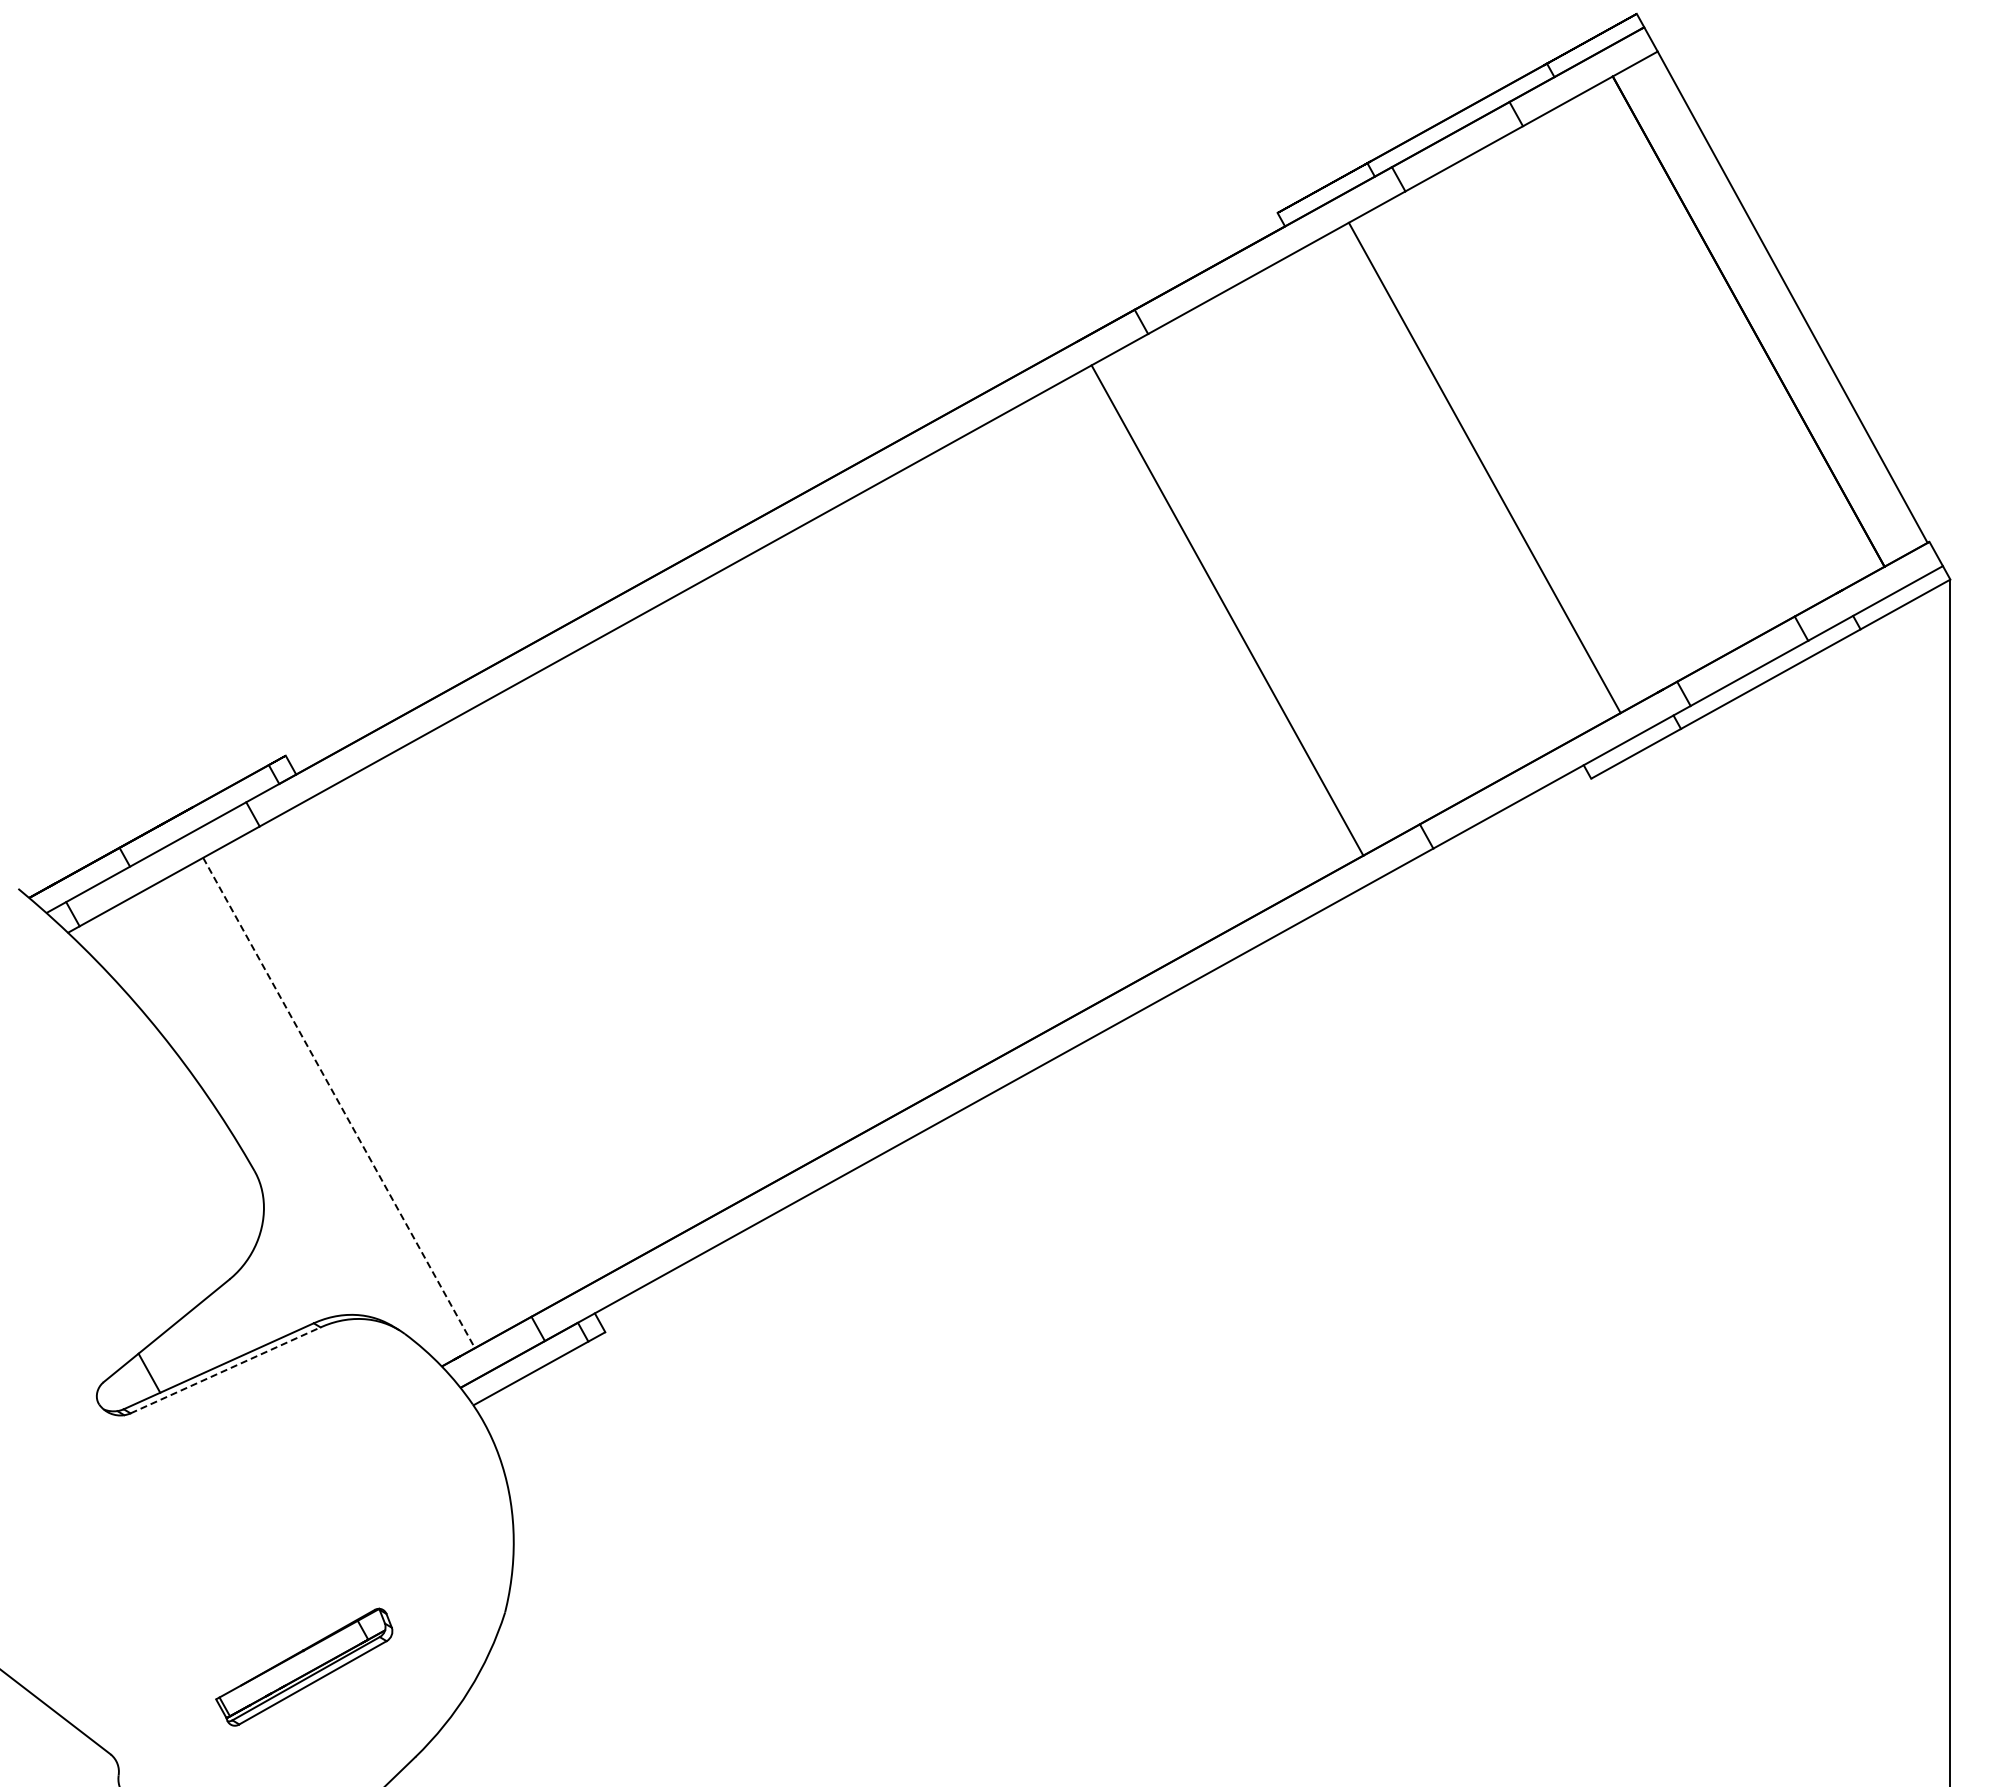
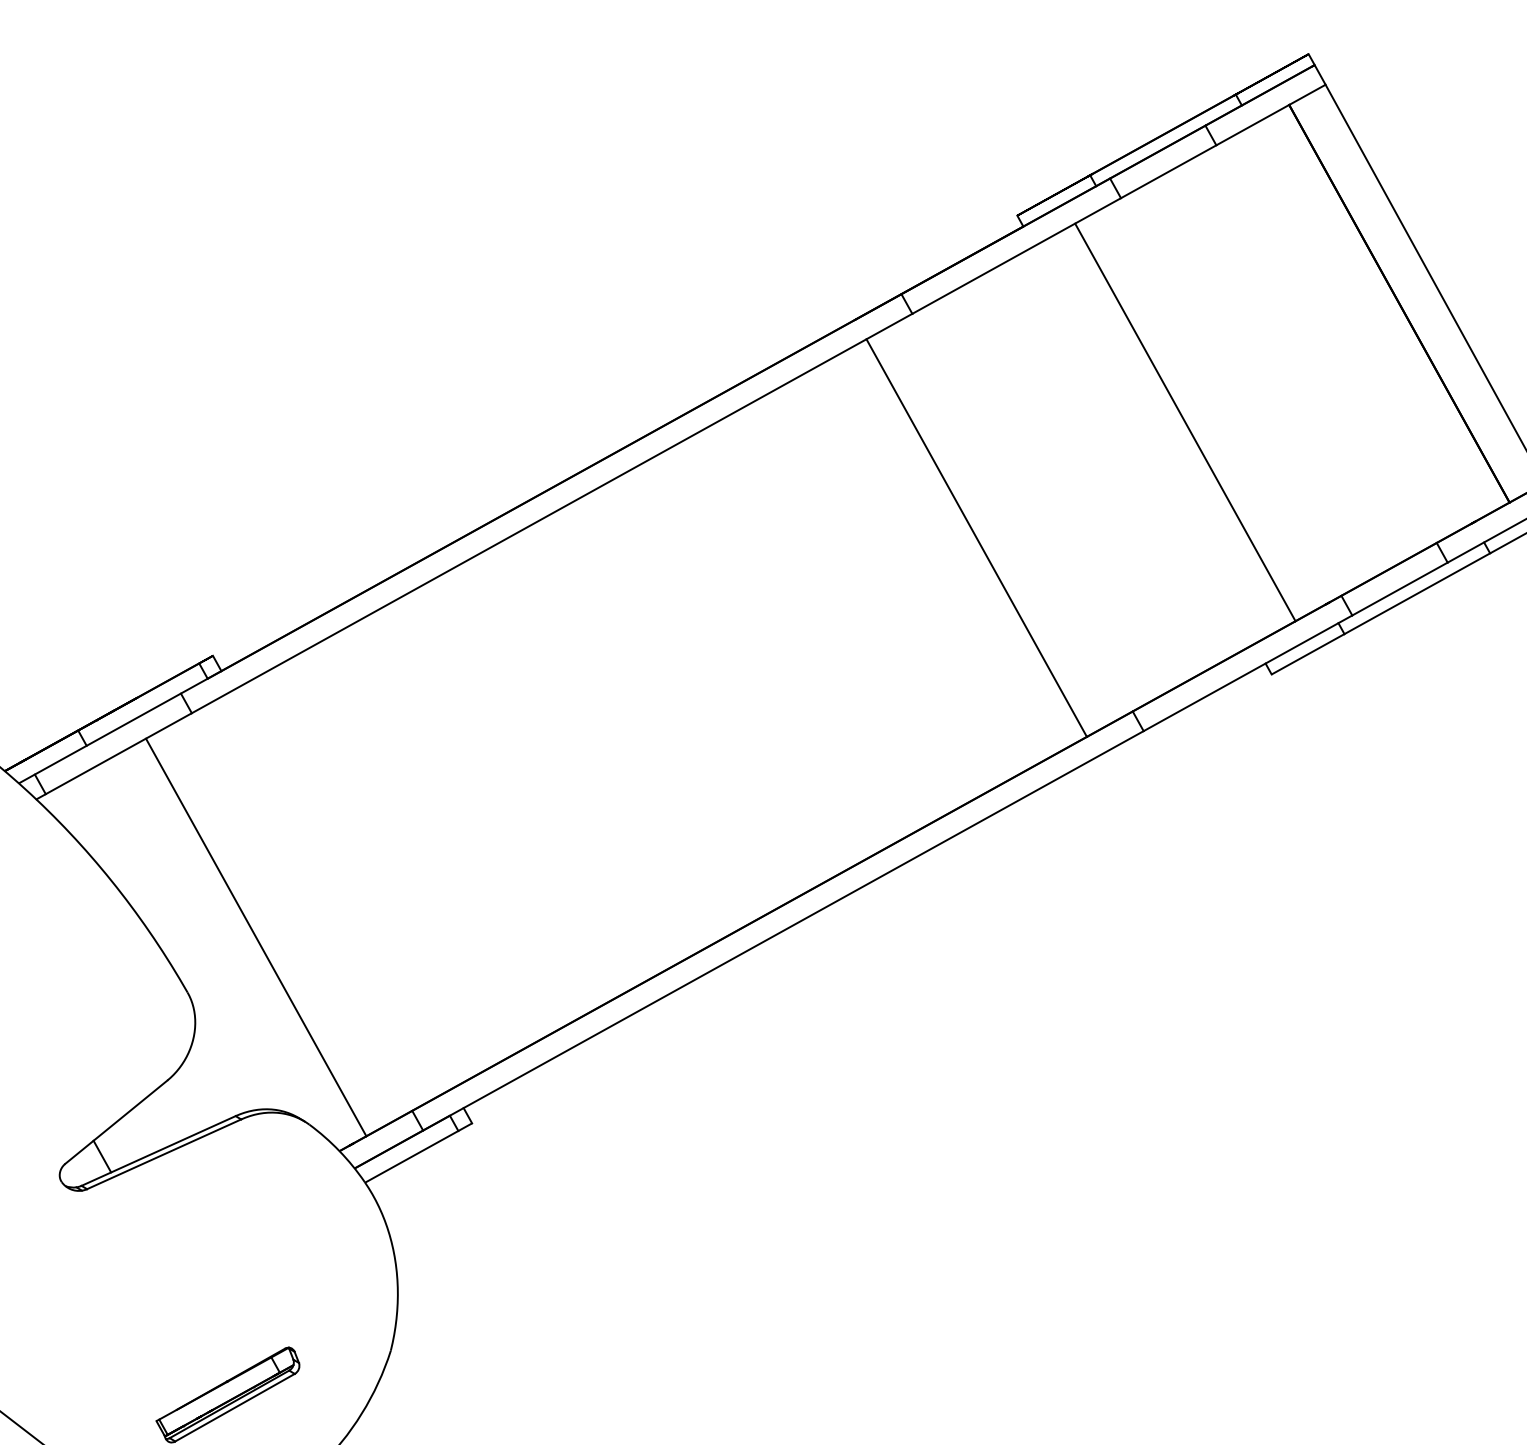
line: (339, 1103) -> (256, 937), dashed -> solid
line: (226, 1370) -> (164, 1154), dashed -> solid

